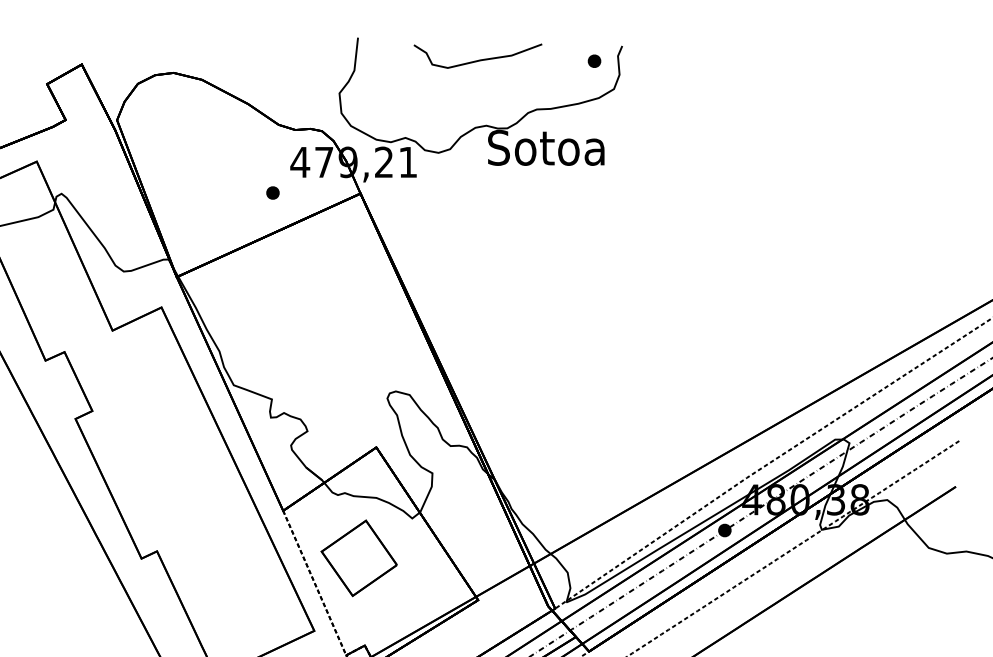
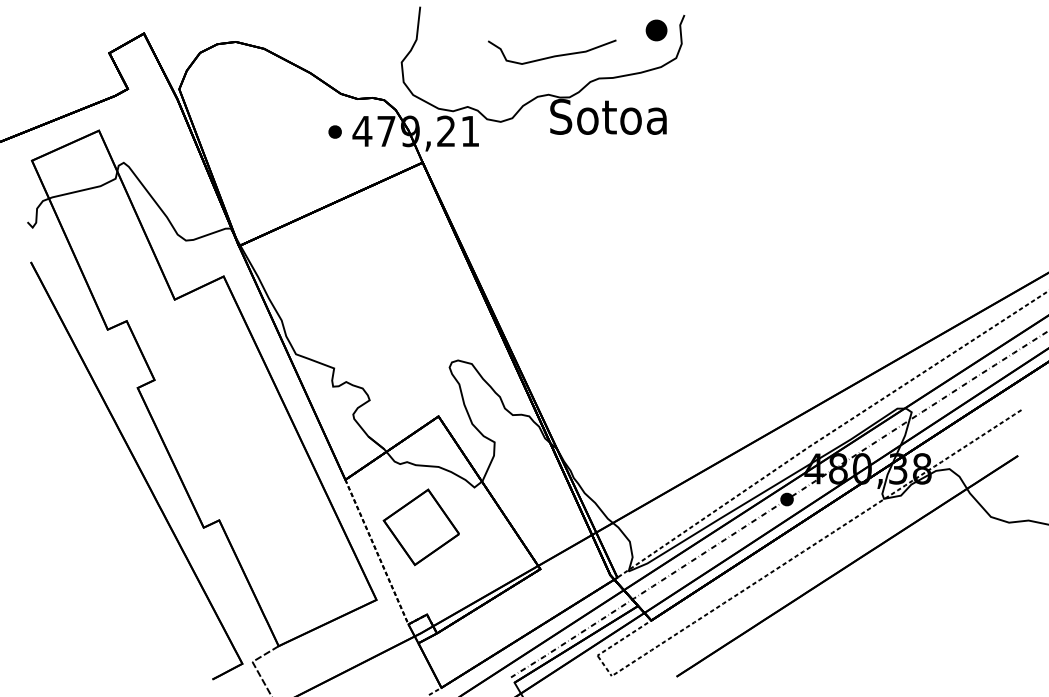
curve: (479, 59) -> (553, 55), moved
part: (594, 60) -> (656, 29), size x1.6
part: (272, 192) -> (334, 131), moved

